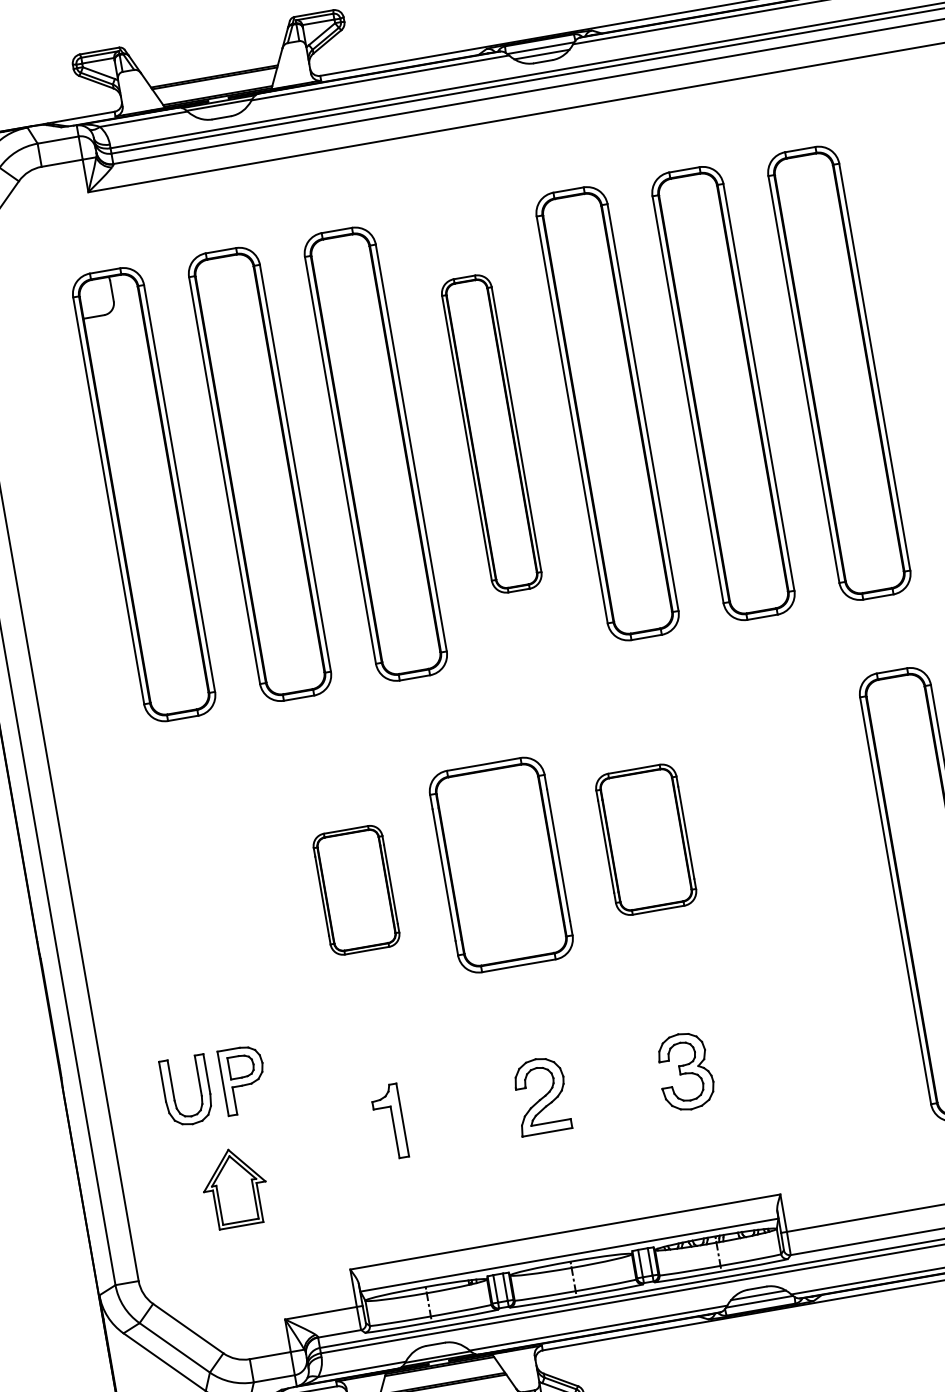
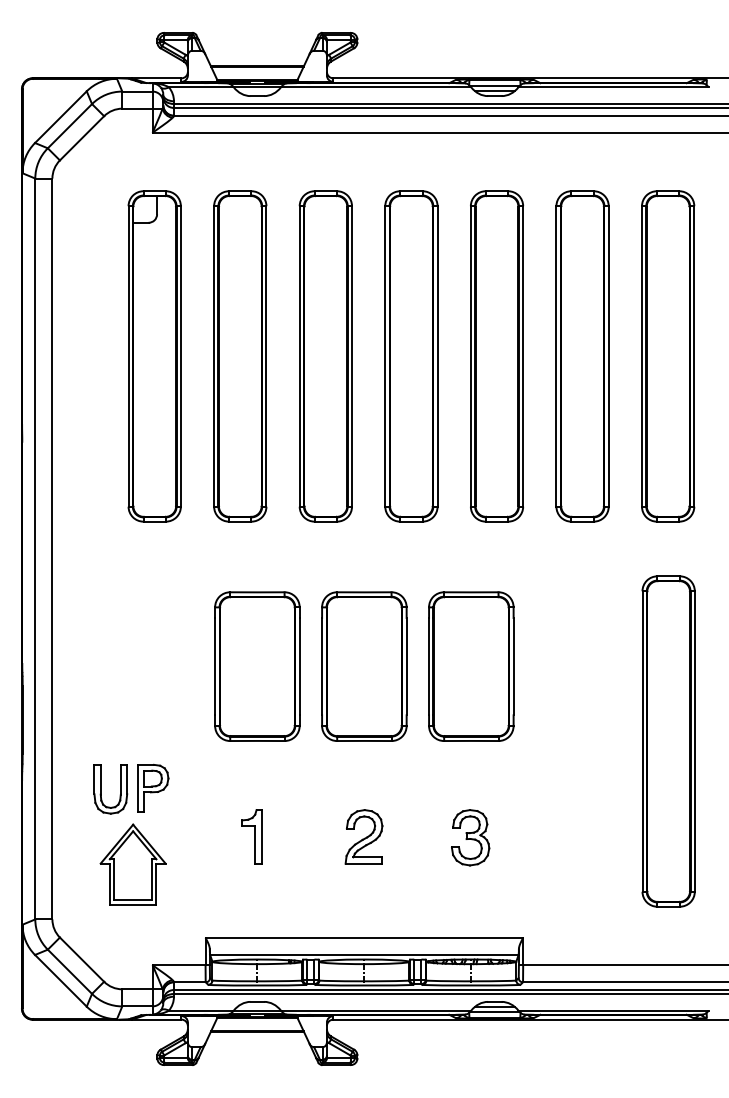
part: (491, 434) -> (411, 356), size x1.43
part: (646, 839) -> (471, 666), size x1.43
part: (356, 890) -> (257, 666), size x1.67
part: (234, 1187) -> (132, 864), size x1.43

